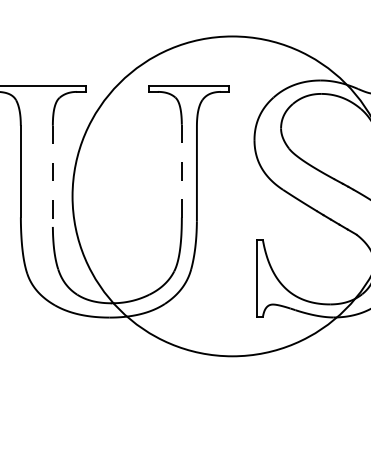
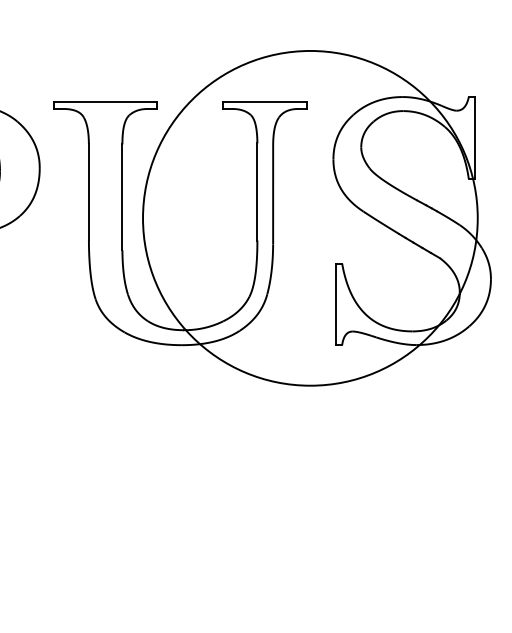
line: (181, 170) -> (257, 191), dashed -> solid
line: (52, 176) -> (122, 197), dashed -> solid

